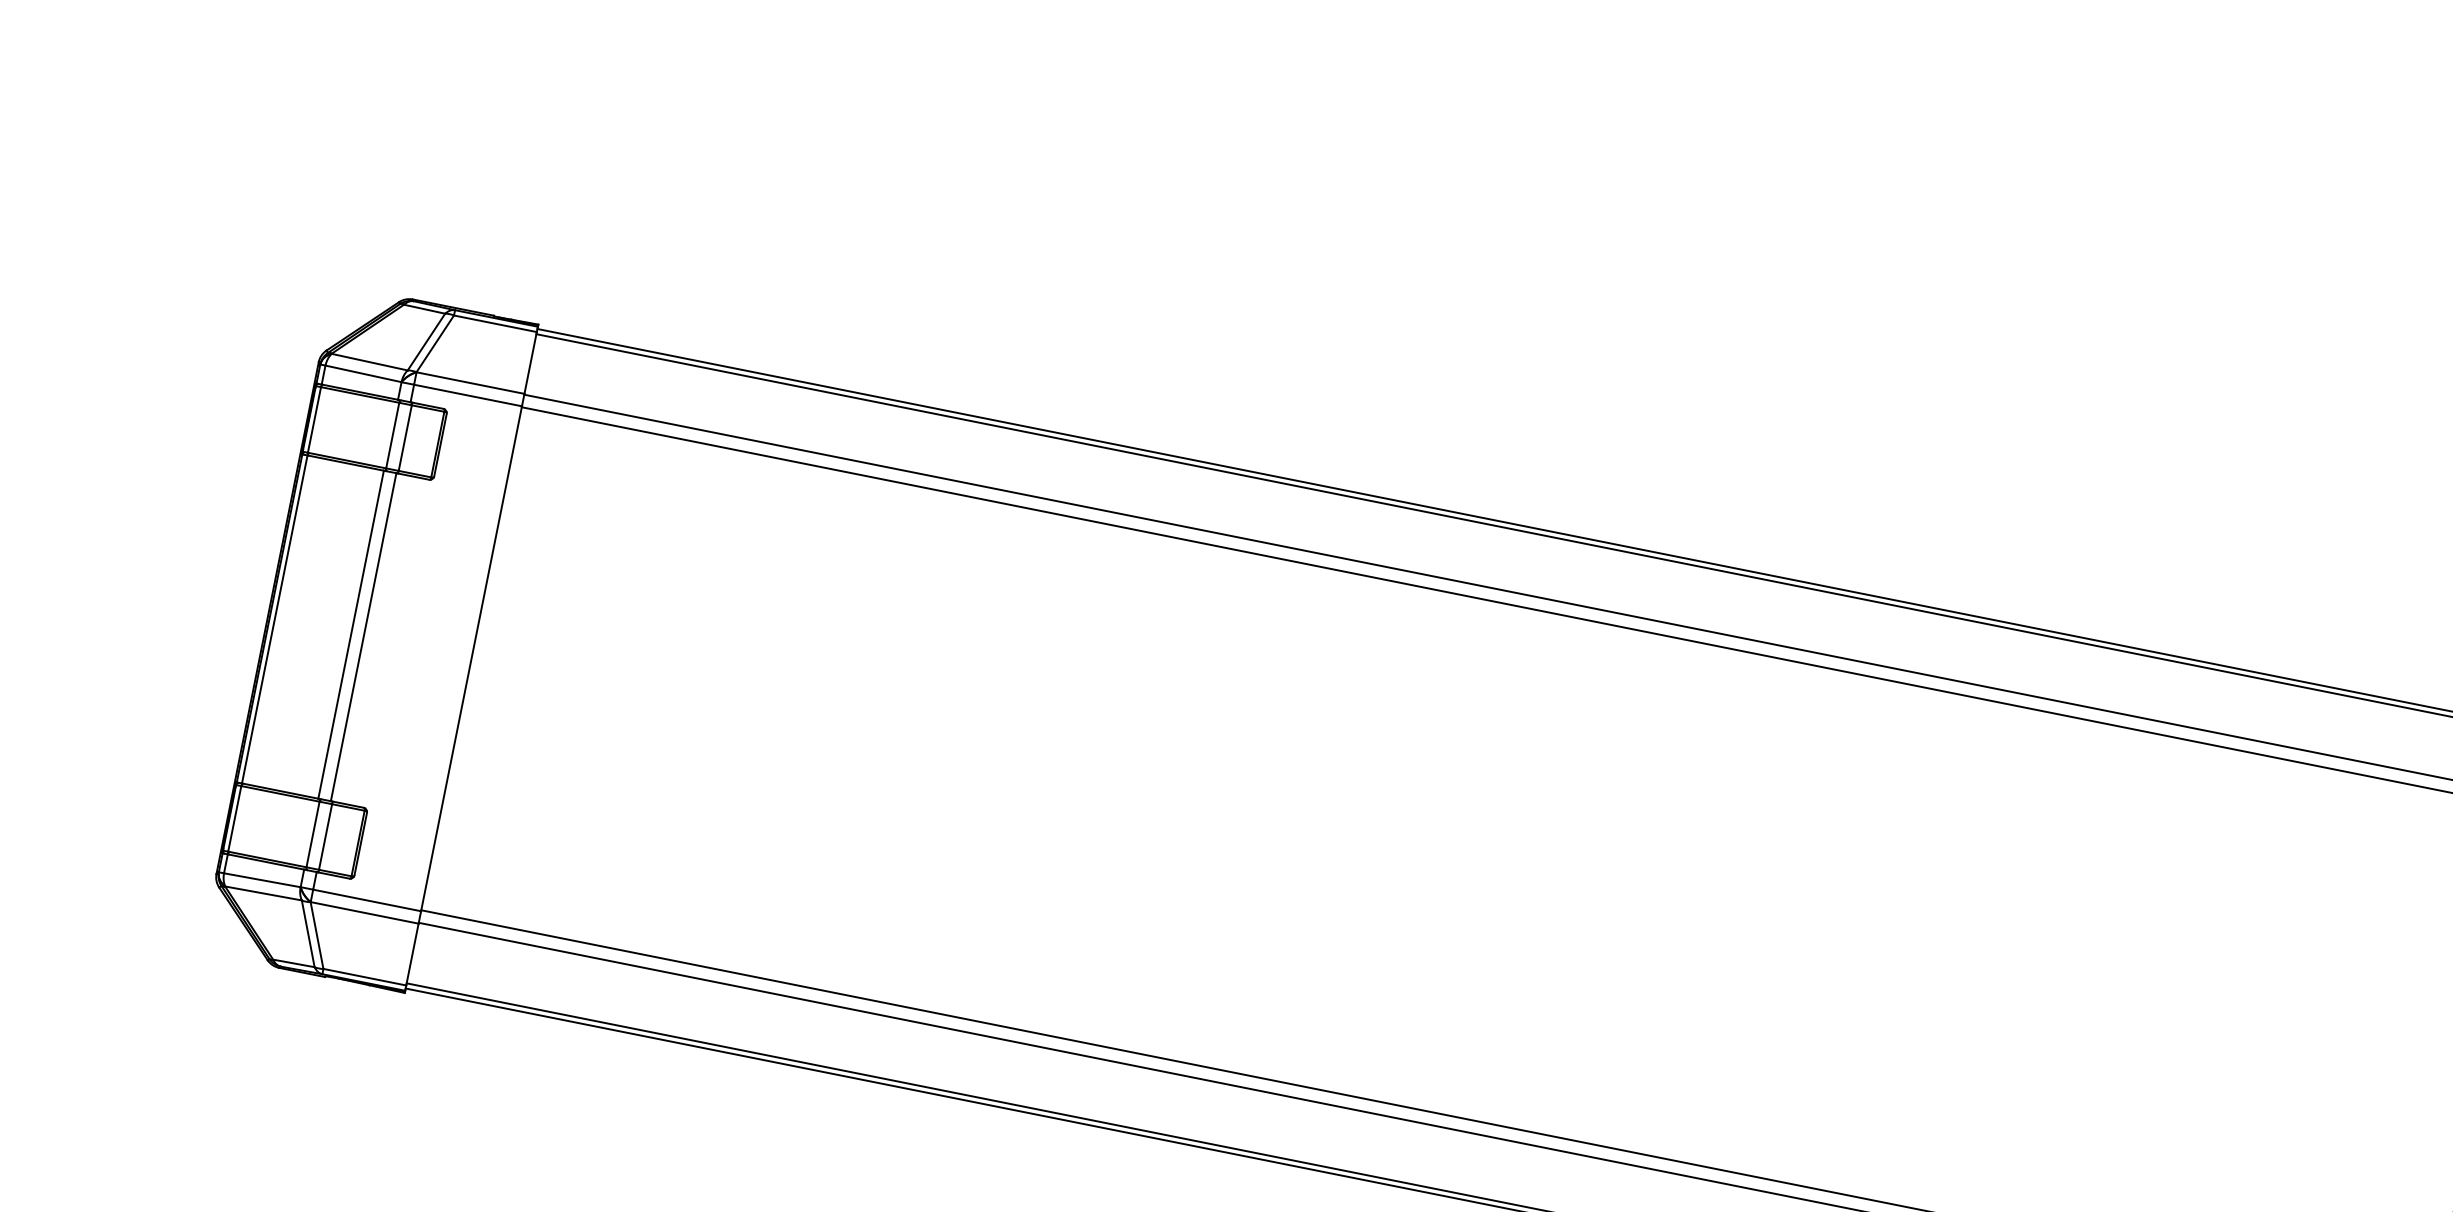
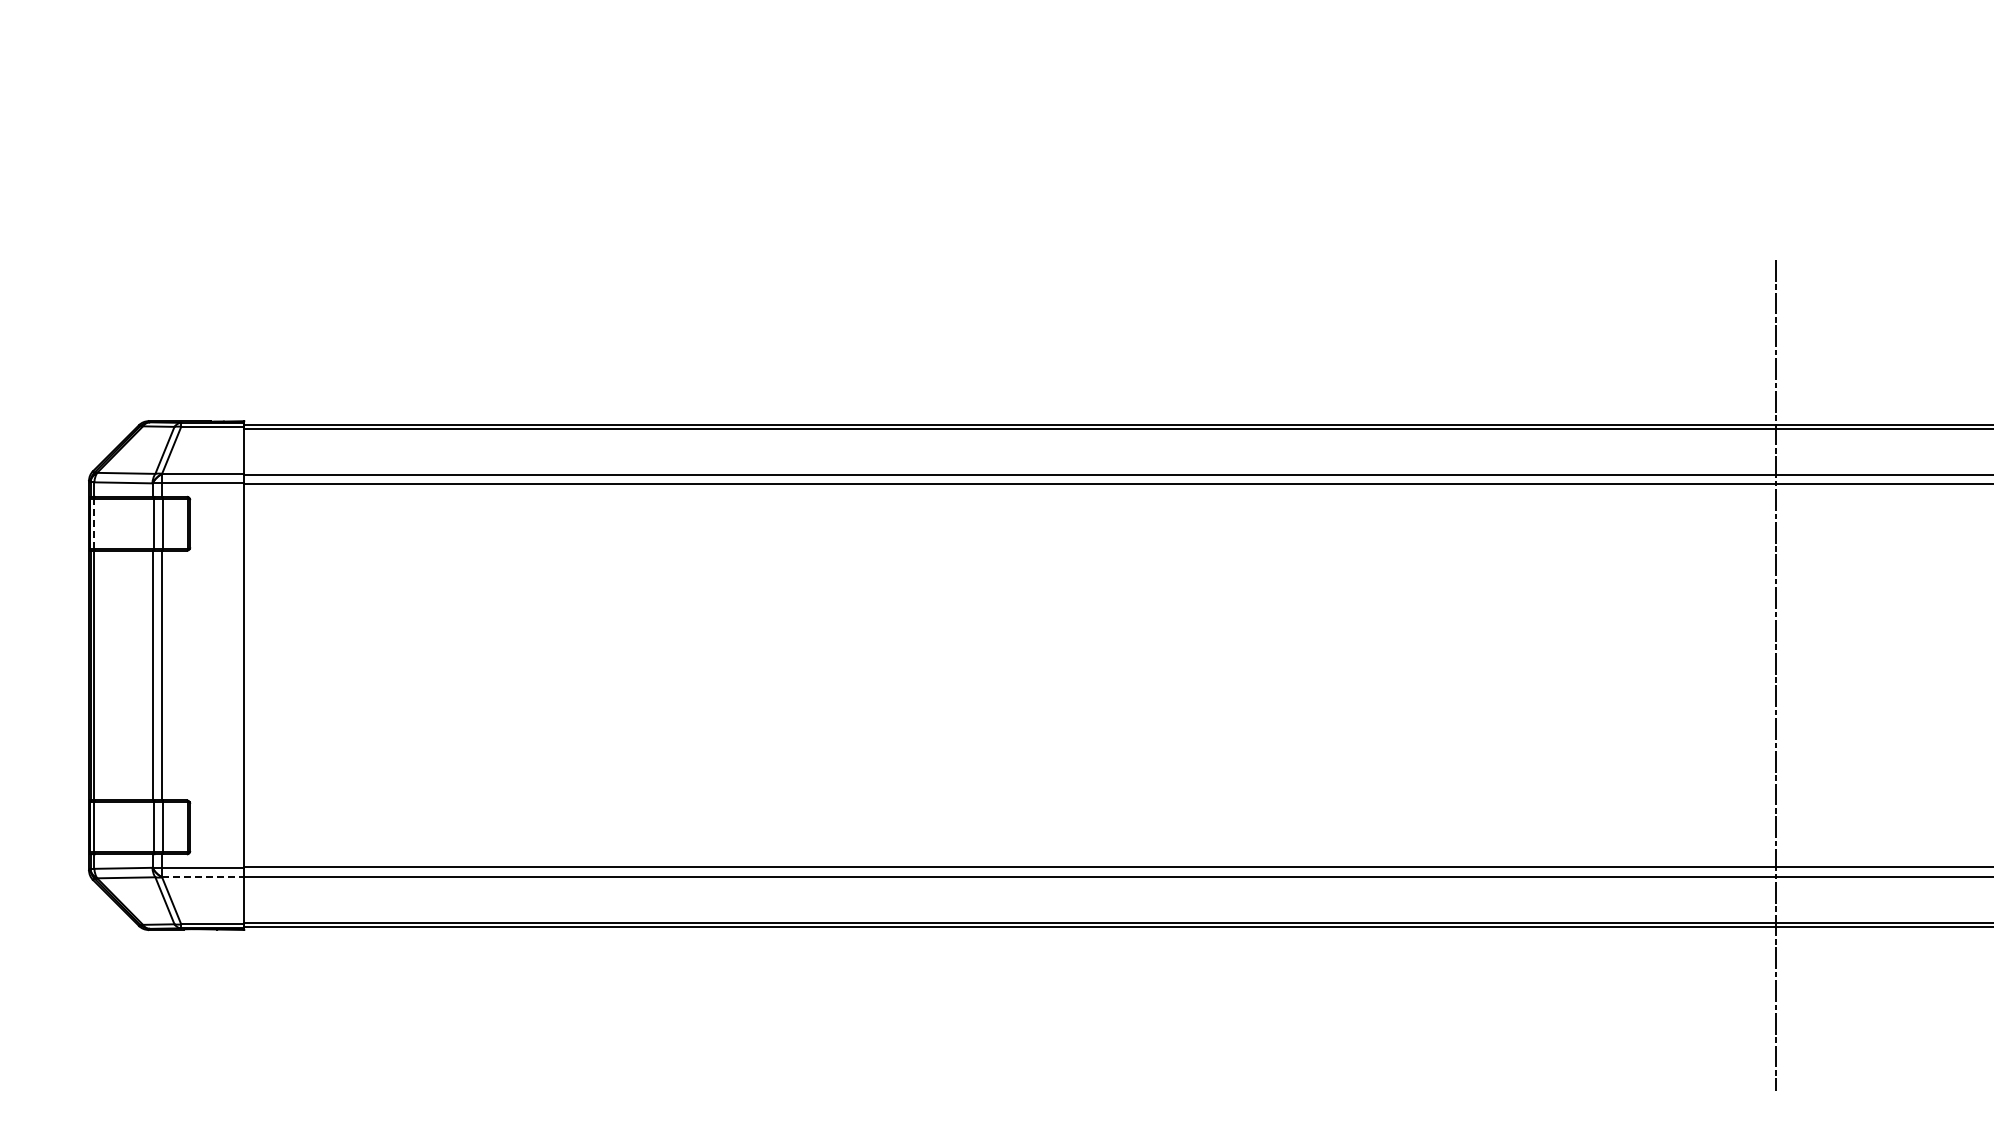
line: (314, 419) -> (94, 523), solid -> dashed
line: (364, 913) -> (203, 877), solid -> dashed

